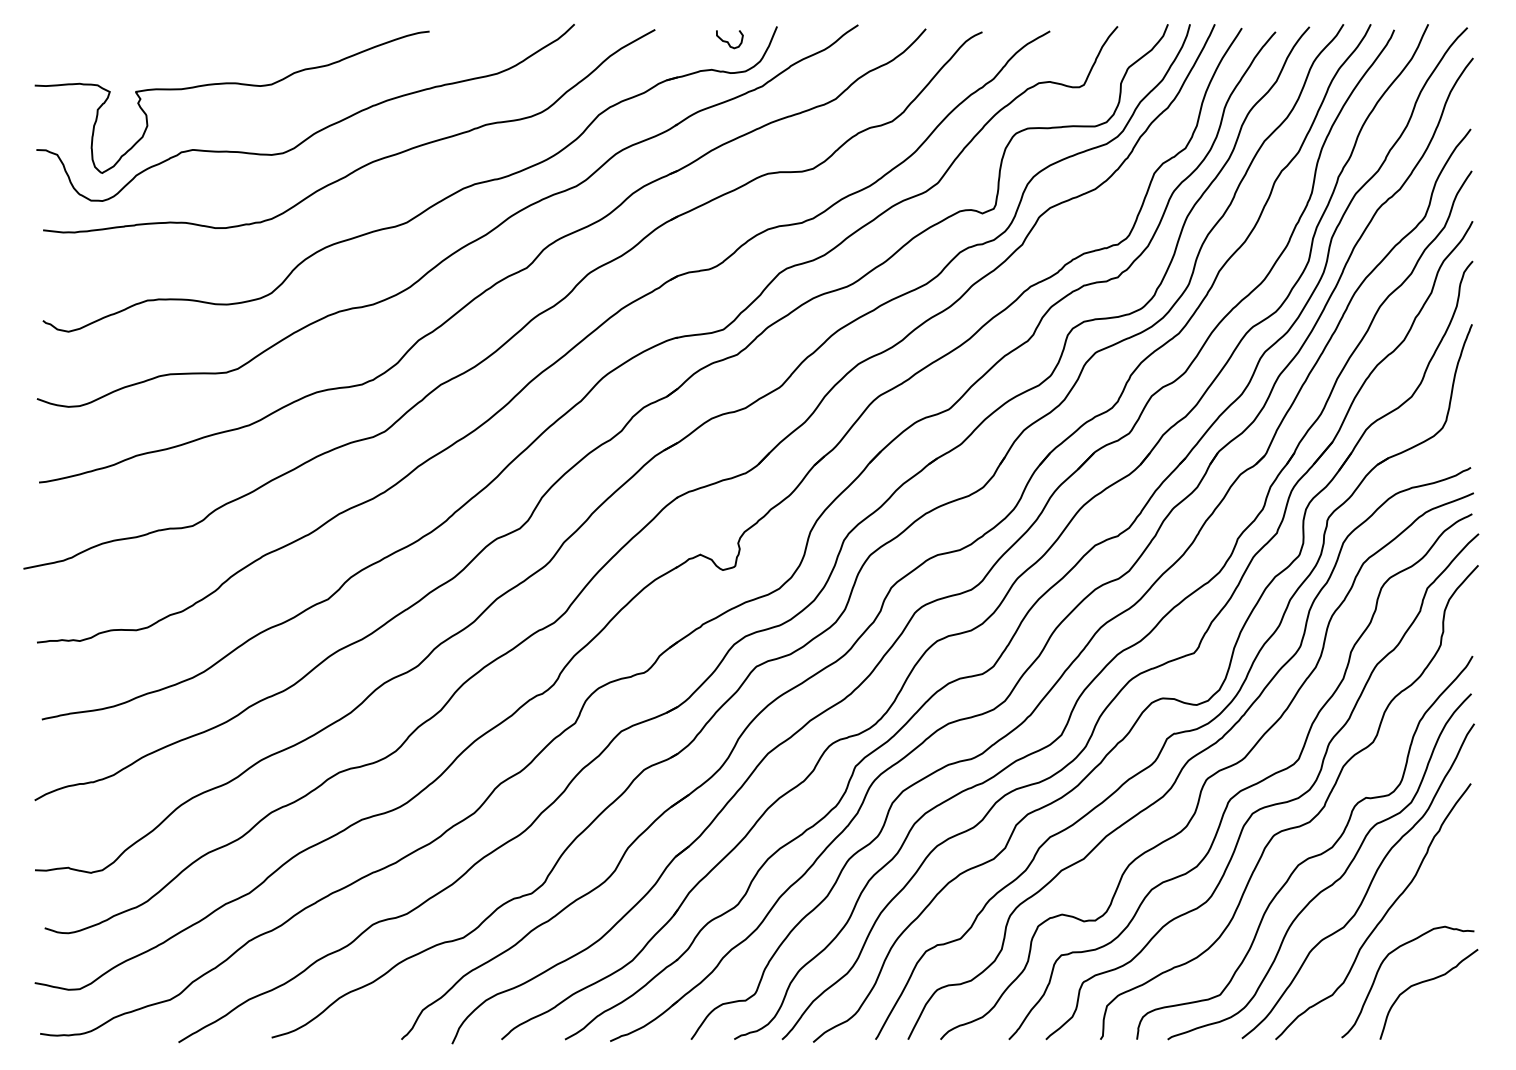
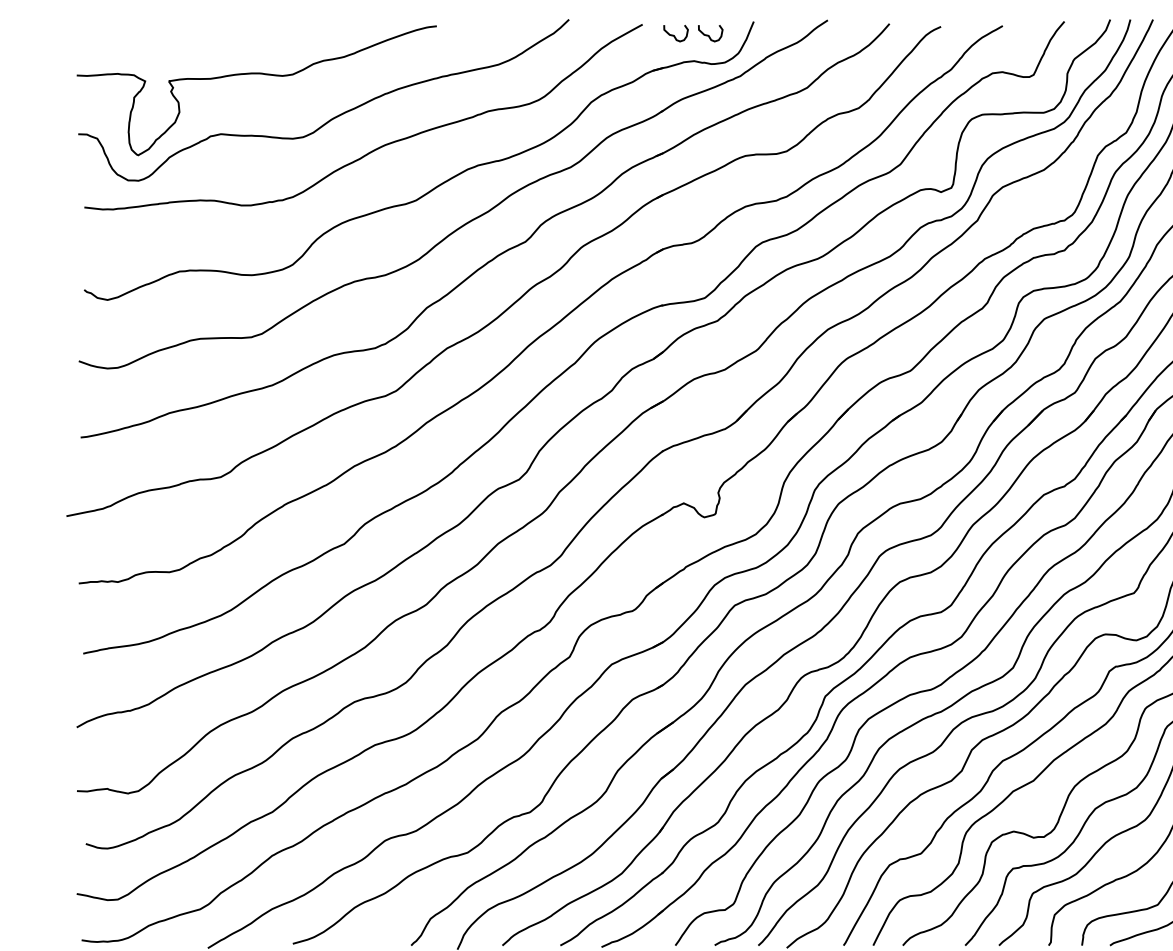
curve: (690, 41) -> (674, 35), added

